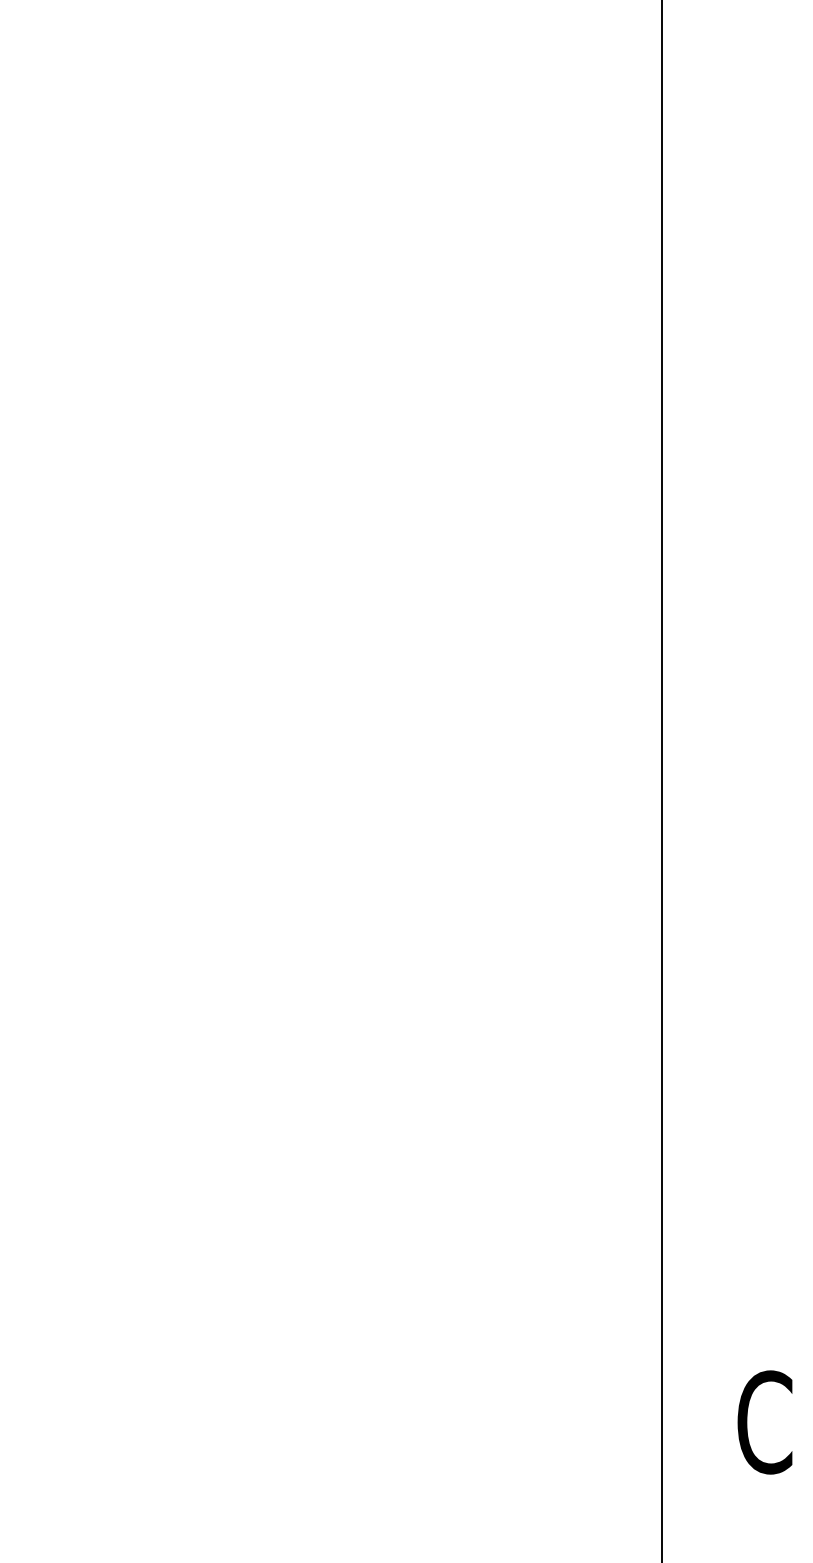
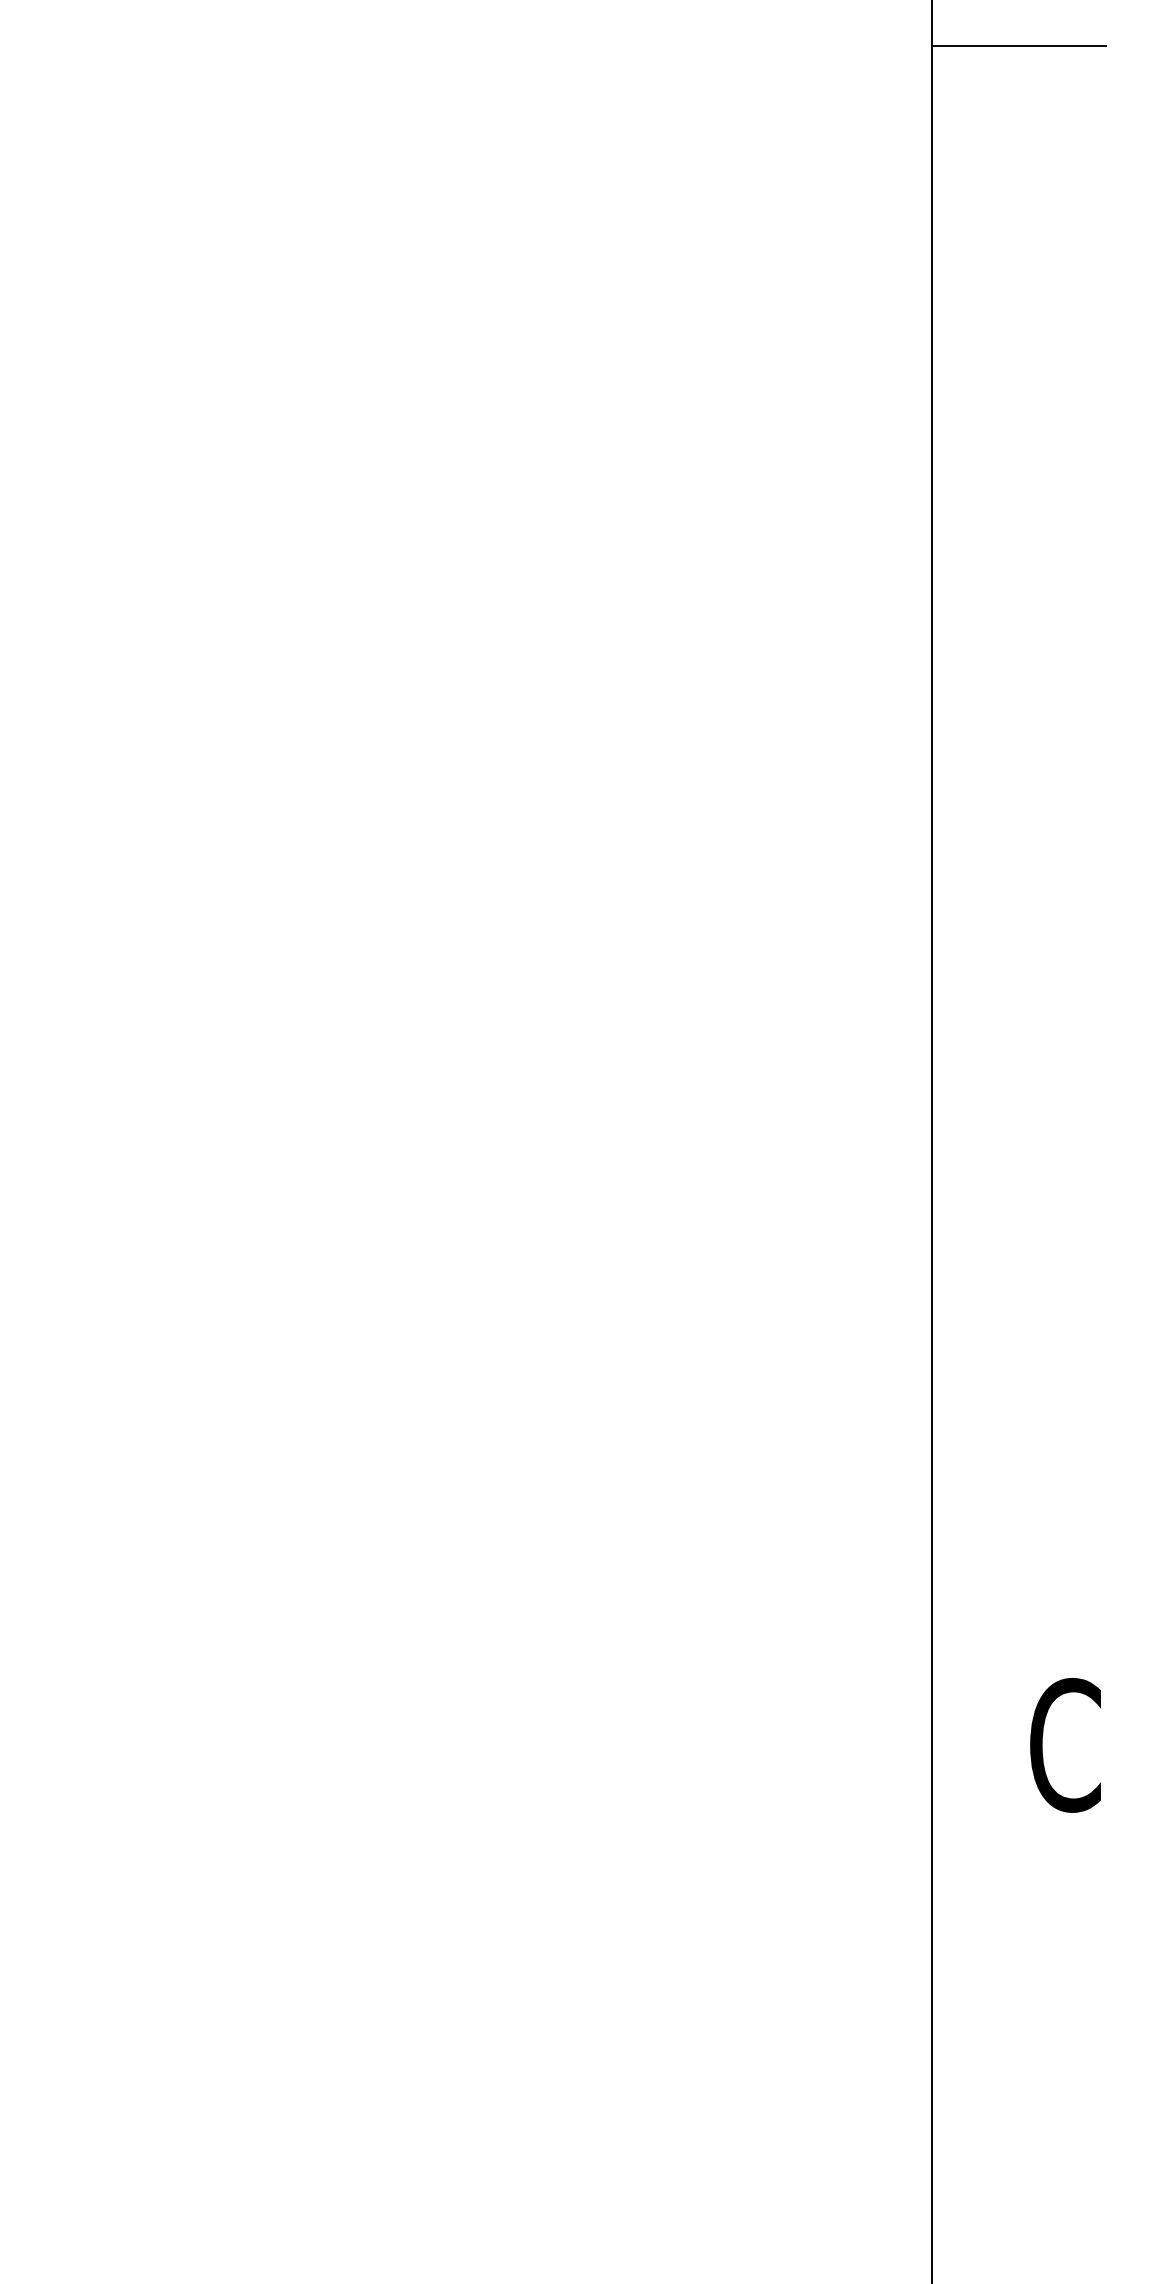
line: (729, 109) -> (1019, 45), added

